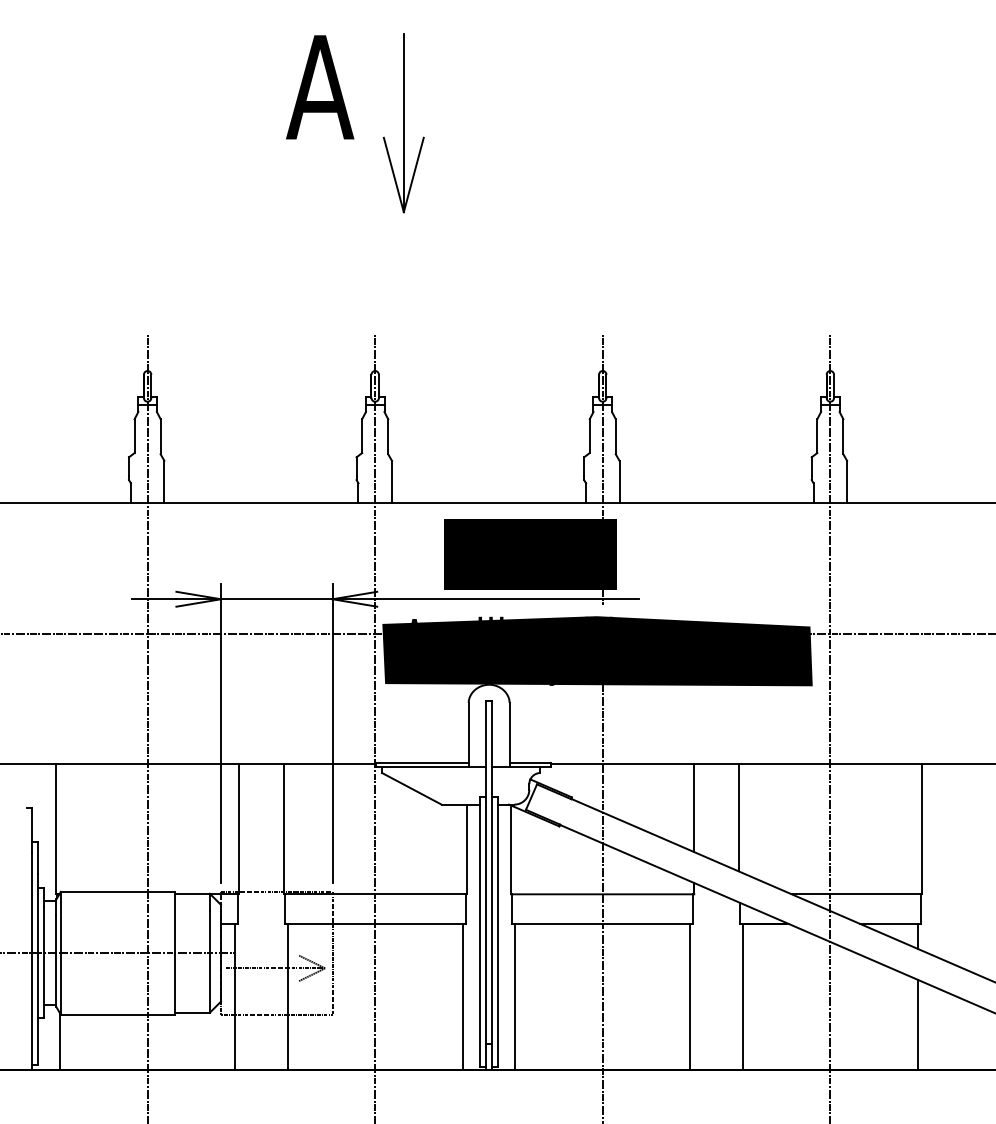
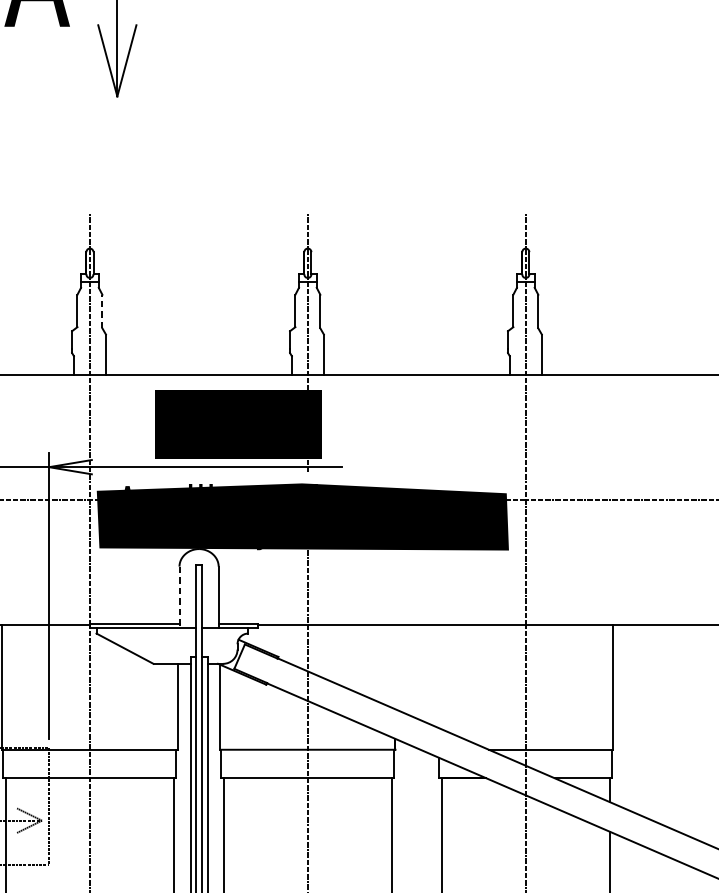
line: (388, 436) -> (102, 311), solid -> dashed
line: (468, 735) -> (179, 597), solid -> dashed
line: (694, 807) -> (395, 666), removed
line: (738, 817) -> (437, 676), removed

